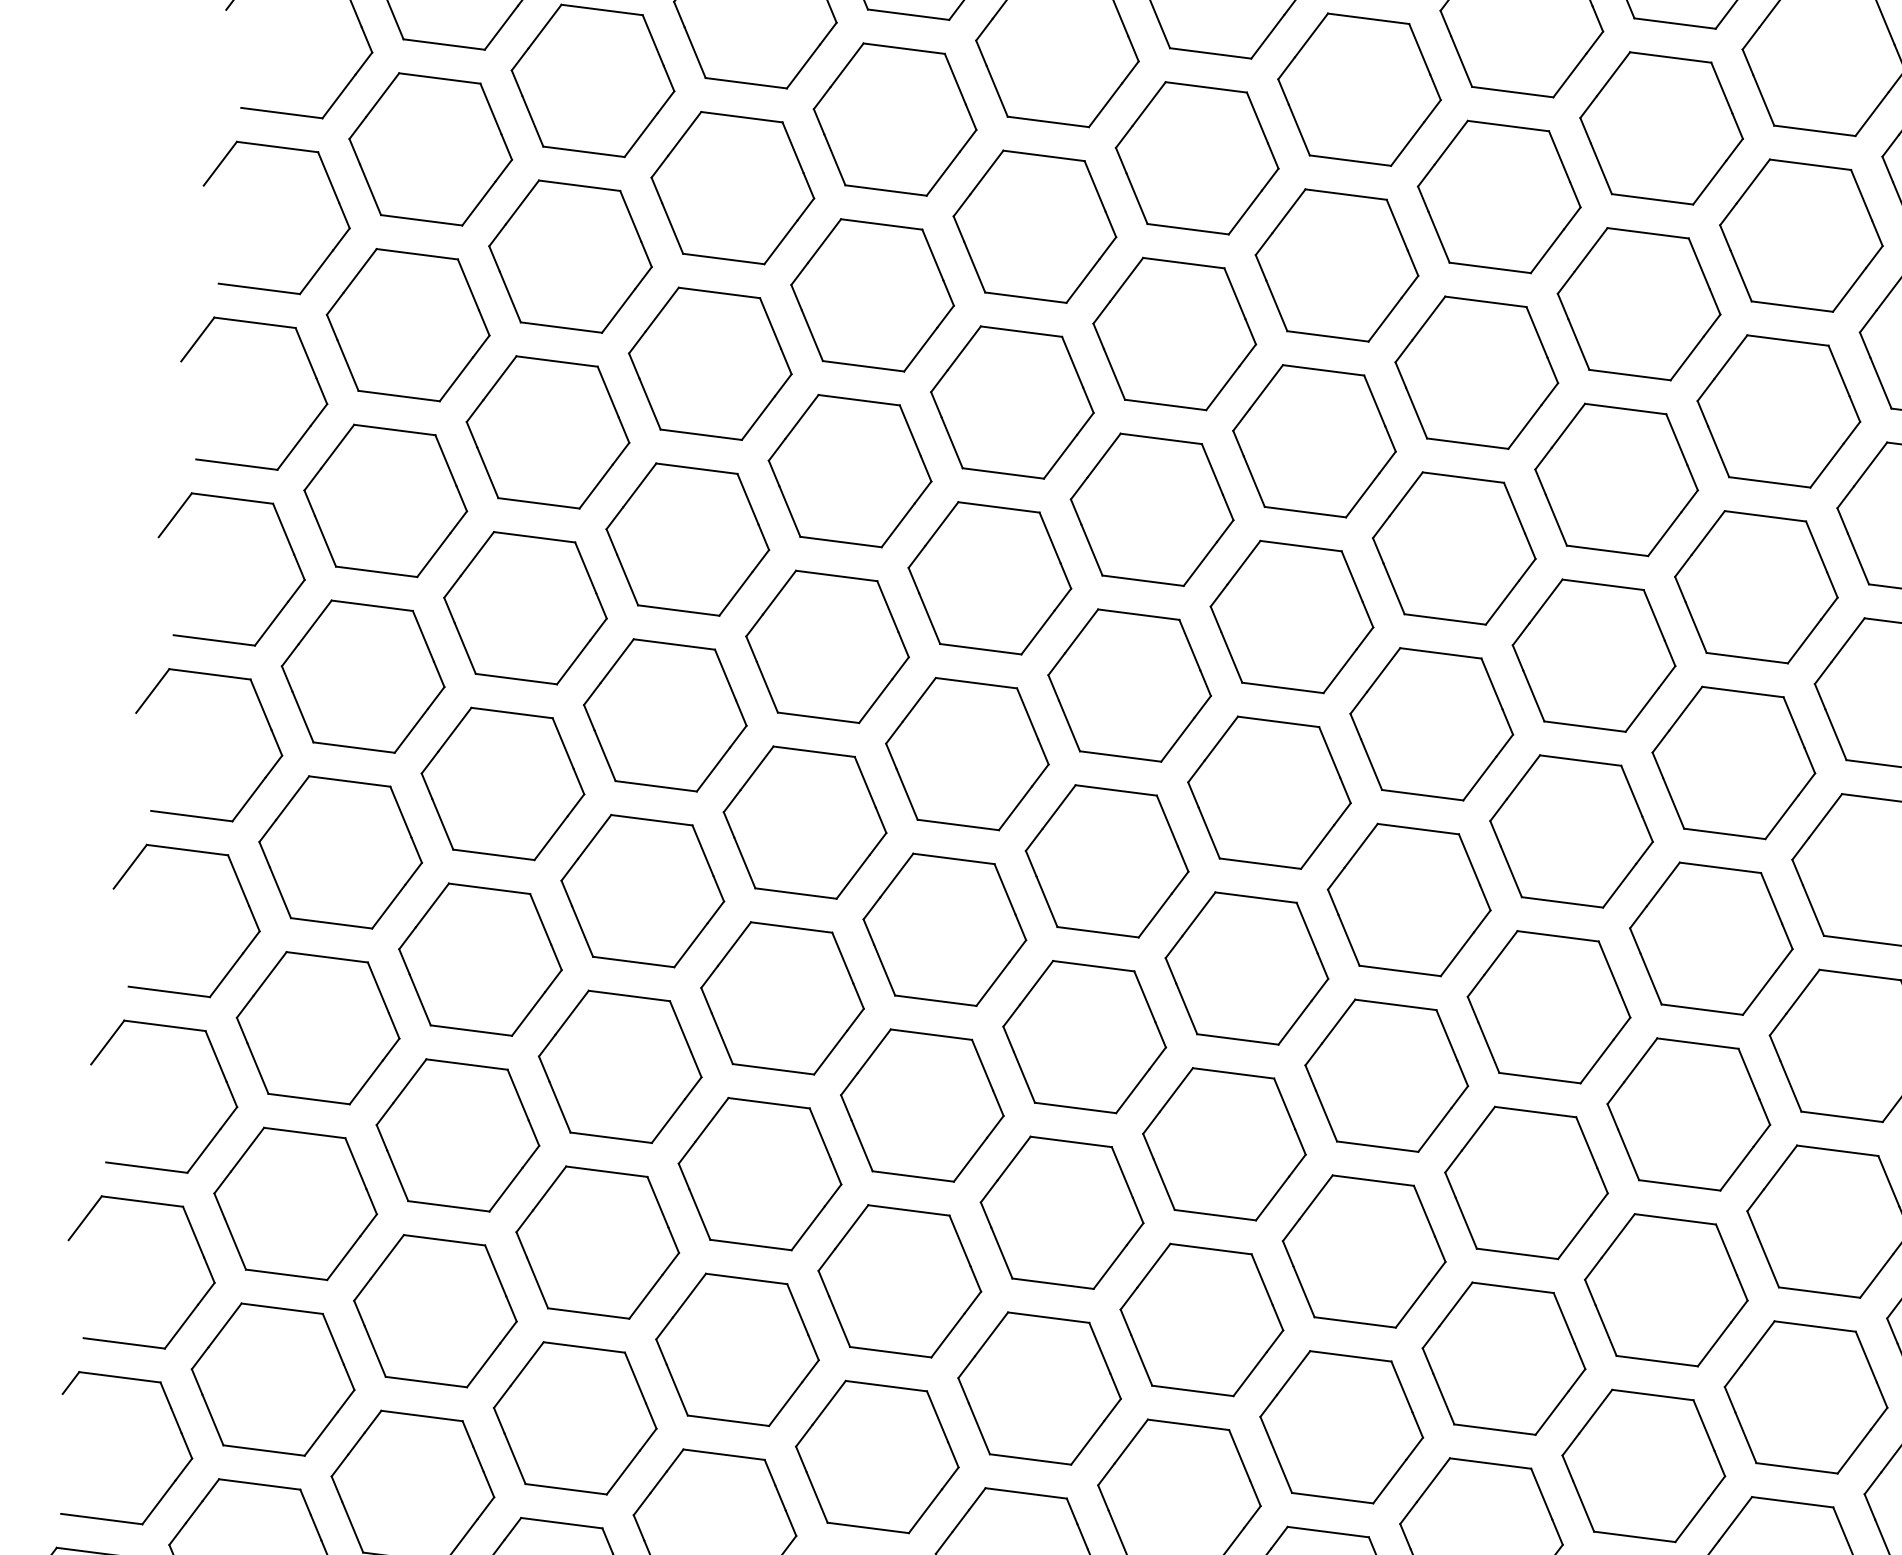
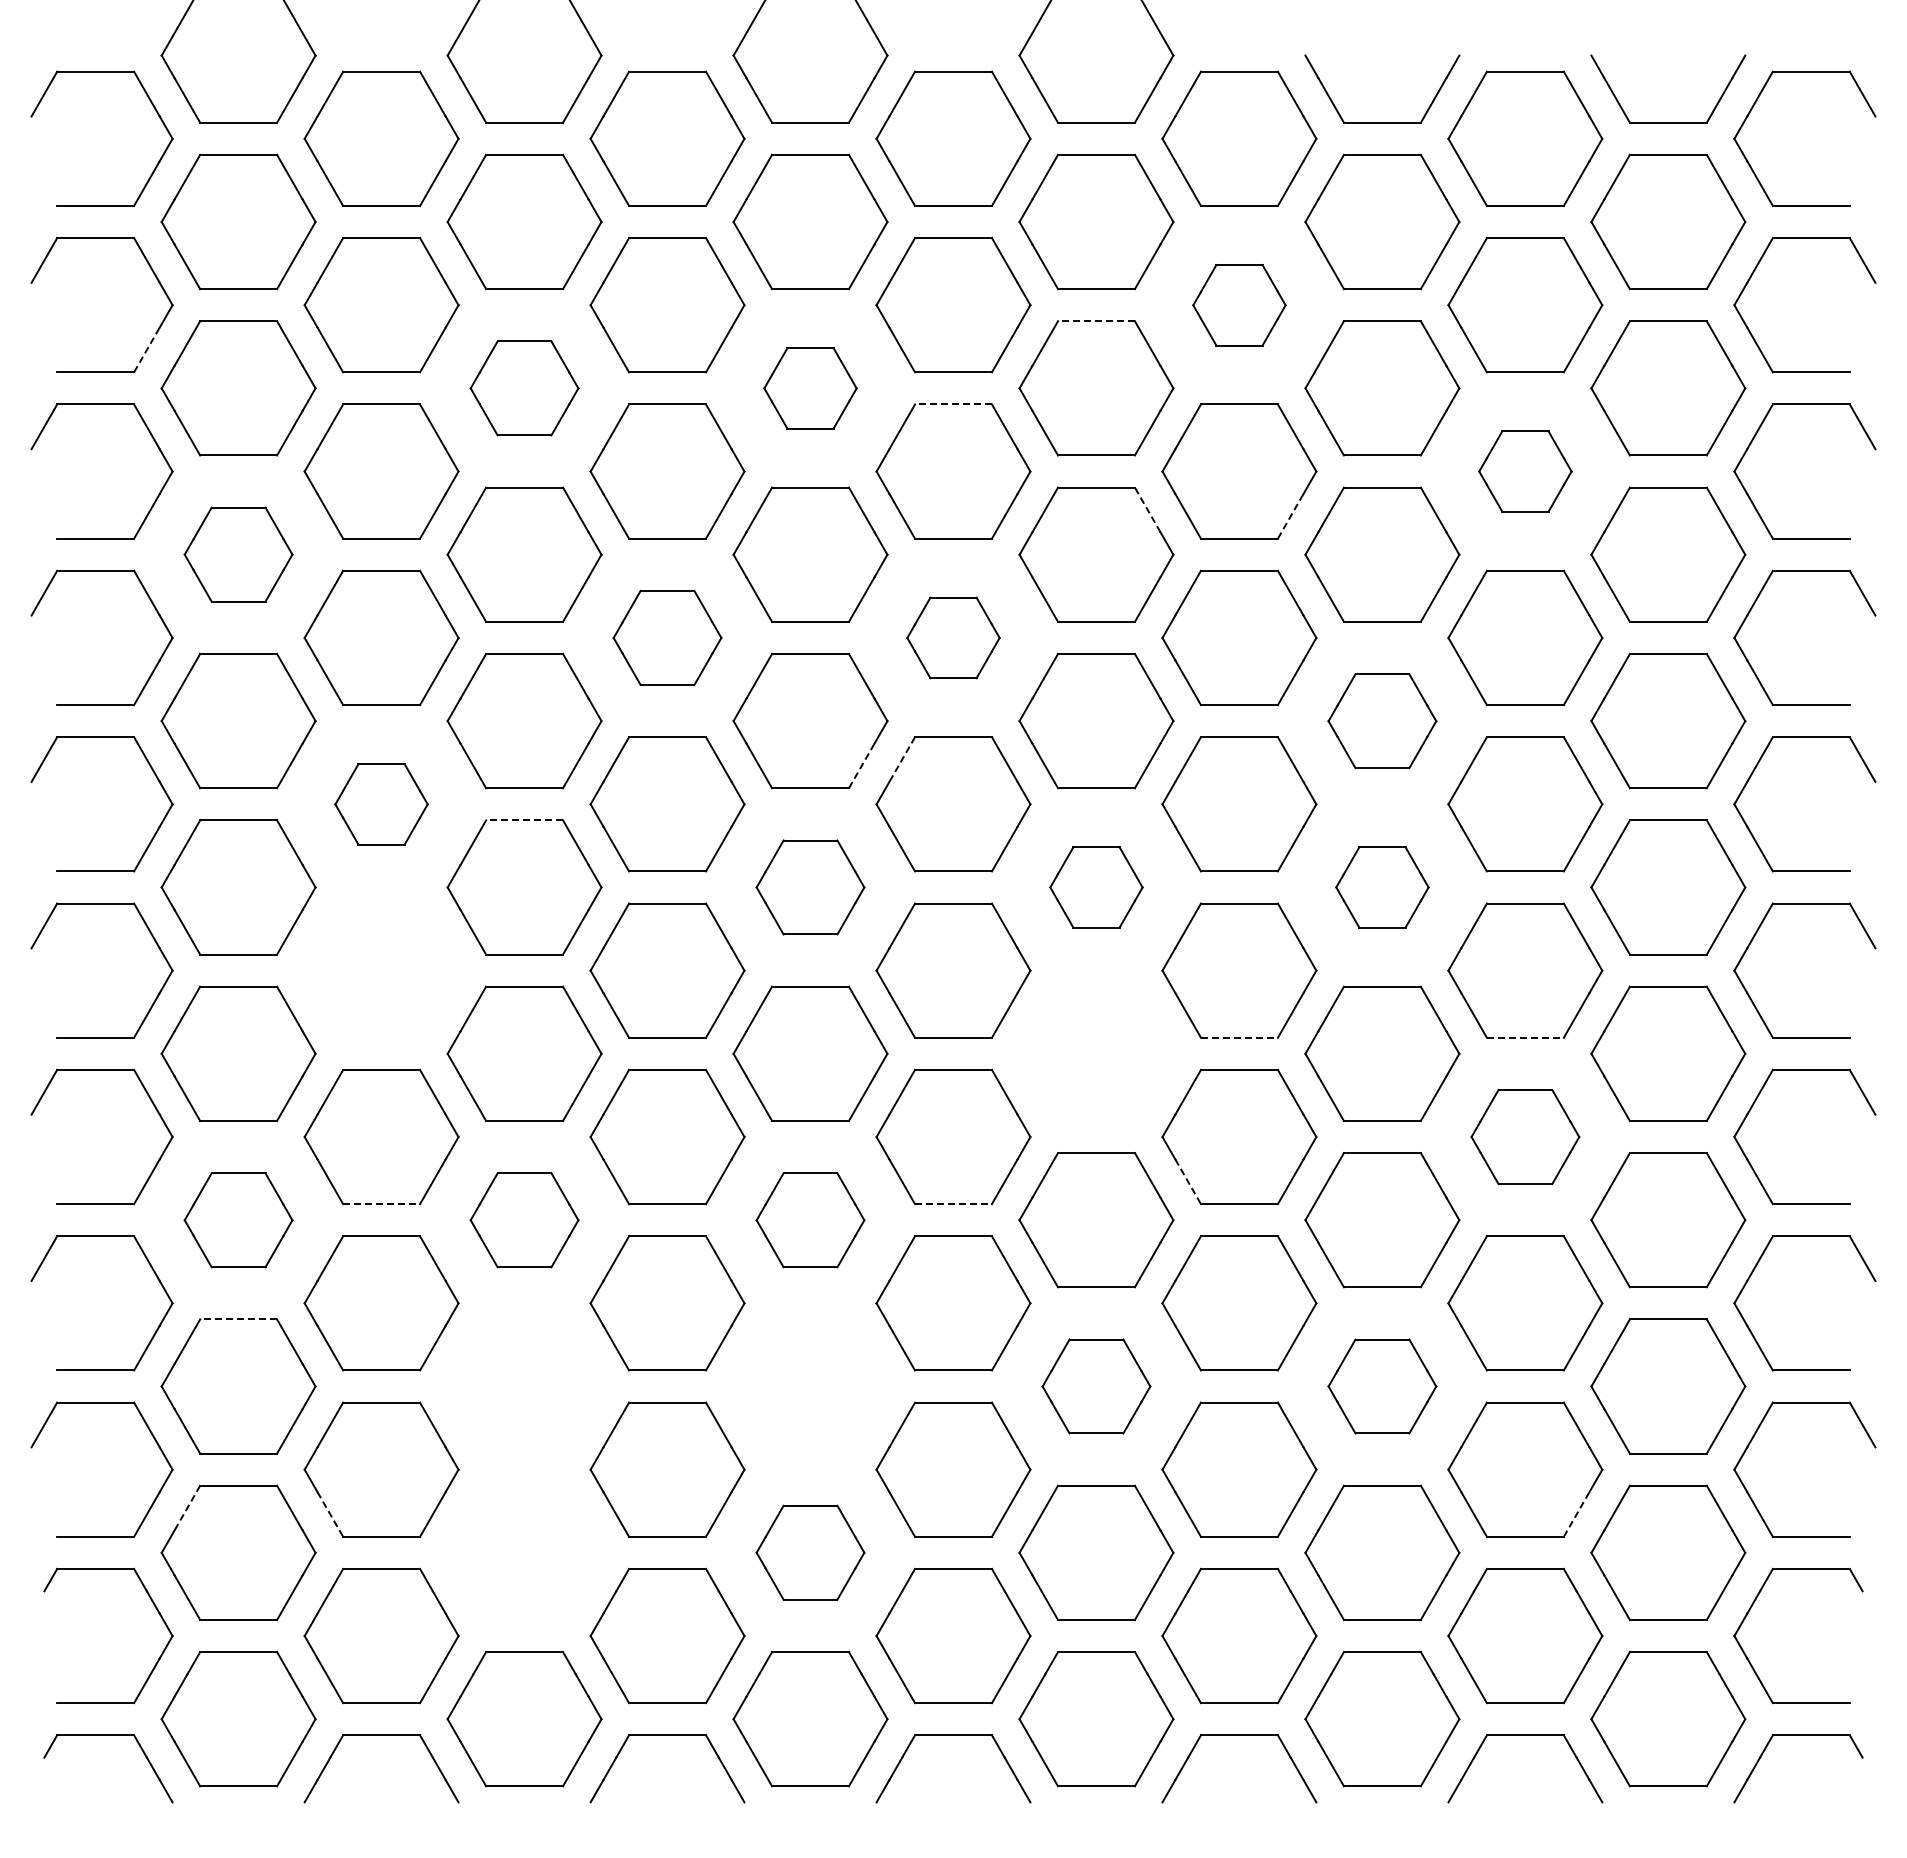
line: (338, 95) -> (146, 349), solid -> dashed
part: (732, 188) -> (524, 388), size x0.7
line: (1345, 194) -> (1095, 321), solid -> dashed
part: (1499, 197) -> (1239, 305), size x0.6
part: (1034, 226) -> (810, 388), size x0.6
line: (1182, 263) -> (952, 404), solid -> dashed
part: (408, 324) -> (238, 554), size x0.7
line: (1374, 401) -> (1147, 510), solid -> dashed
part: (1779, 411) -> (1525, 471), size x0.6
line: (1524, 427) -> (1290, 516), solid -> dashed
part: (850, 470) -> (667, 637), size x0.7
part: (1152, 509) -> (953, 637), size x0.6
part: (525, 608) -> (381, 804), size x0.6
line: (1081, 631) -> (902, 759), solid -> dashed
line: (1037, 632) -> (861, 765), solid -> dashed
line: (674, 644) -> (524, 820), solid -> dashed
part: (1594, 656) -> (1382, 721), size x0.7
part: (967, 754) -> (810, 887), size x0.7
part: (502, 783) -> (381, 970), removed
part: (1269, 792) -> (1096, 887), size x0.6
part: (1571, 831) -> (1382, 887), size x0.6
part: (1247, 968) -> (1096, 1053), removed
line: (1400, 970) -> (1239, 1037), solid -> dashed
line: (1702, 1009) -> (1525, 1037), solid -> dashed
part: (317, 1028) -> (238, 1220), size x0.7
line: (472, 1031) -> (382, 1204), solid -> dashed
part: (620, 1067) -> (524, 1220), size x0.7
part: (922, 1105) -> (810, 1220), size x0.7
line: (1075, 1108) -> (953, 1204), solid -> dashed
part: (1689, 1113) -> (1525, 1136), size x0.7
line: (1326, 1115) -> (1188, 1181), solid -> dashed
line: (304, 1133) -> (238, 1319), solid -> dashed
part: (597, 1242) -> (524, 1386), removed
part: (899, 1281) -> (810, 1386), removed
part: (1201, 1319) -> (1096, 1386), size x0.7
line: (225, 1325) -> (187, 1508), solid -> dashed
line: (375, 1351) -> (330, 1514), solid -> dashed
part: (1504, 1358) -> (1382, 1386), size x0.7
part: (575, 1417) -> (524, 1552), removed
part: (877, 1456) -> (810, 1552), size x0.7
line: (1691, 1520) -> (1576, 1514), solid -> dashed

